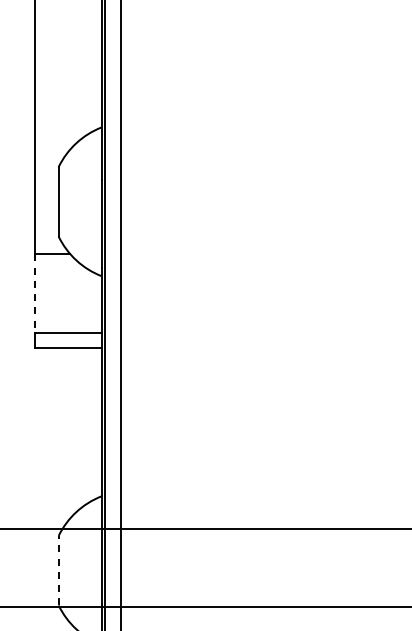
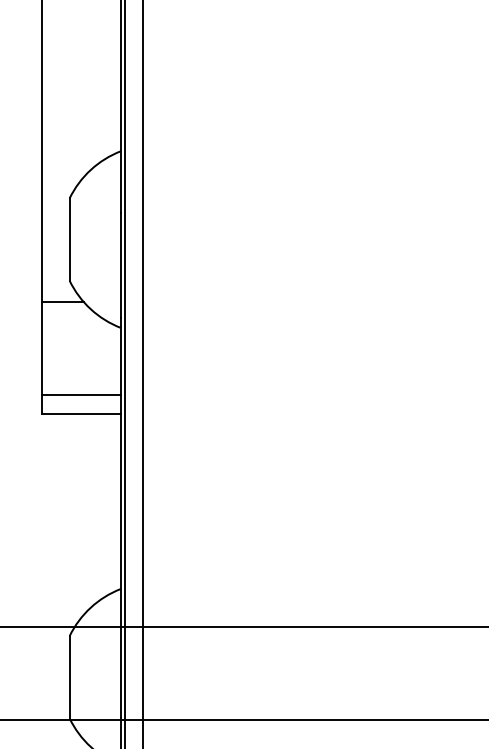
line: (35, 294) -> (42, 349), dashed -> solid
line: (58, 570) -> (69, 677), dashed -> solid

